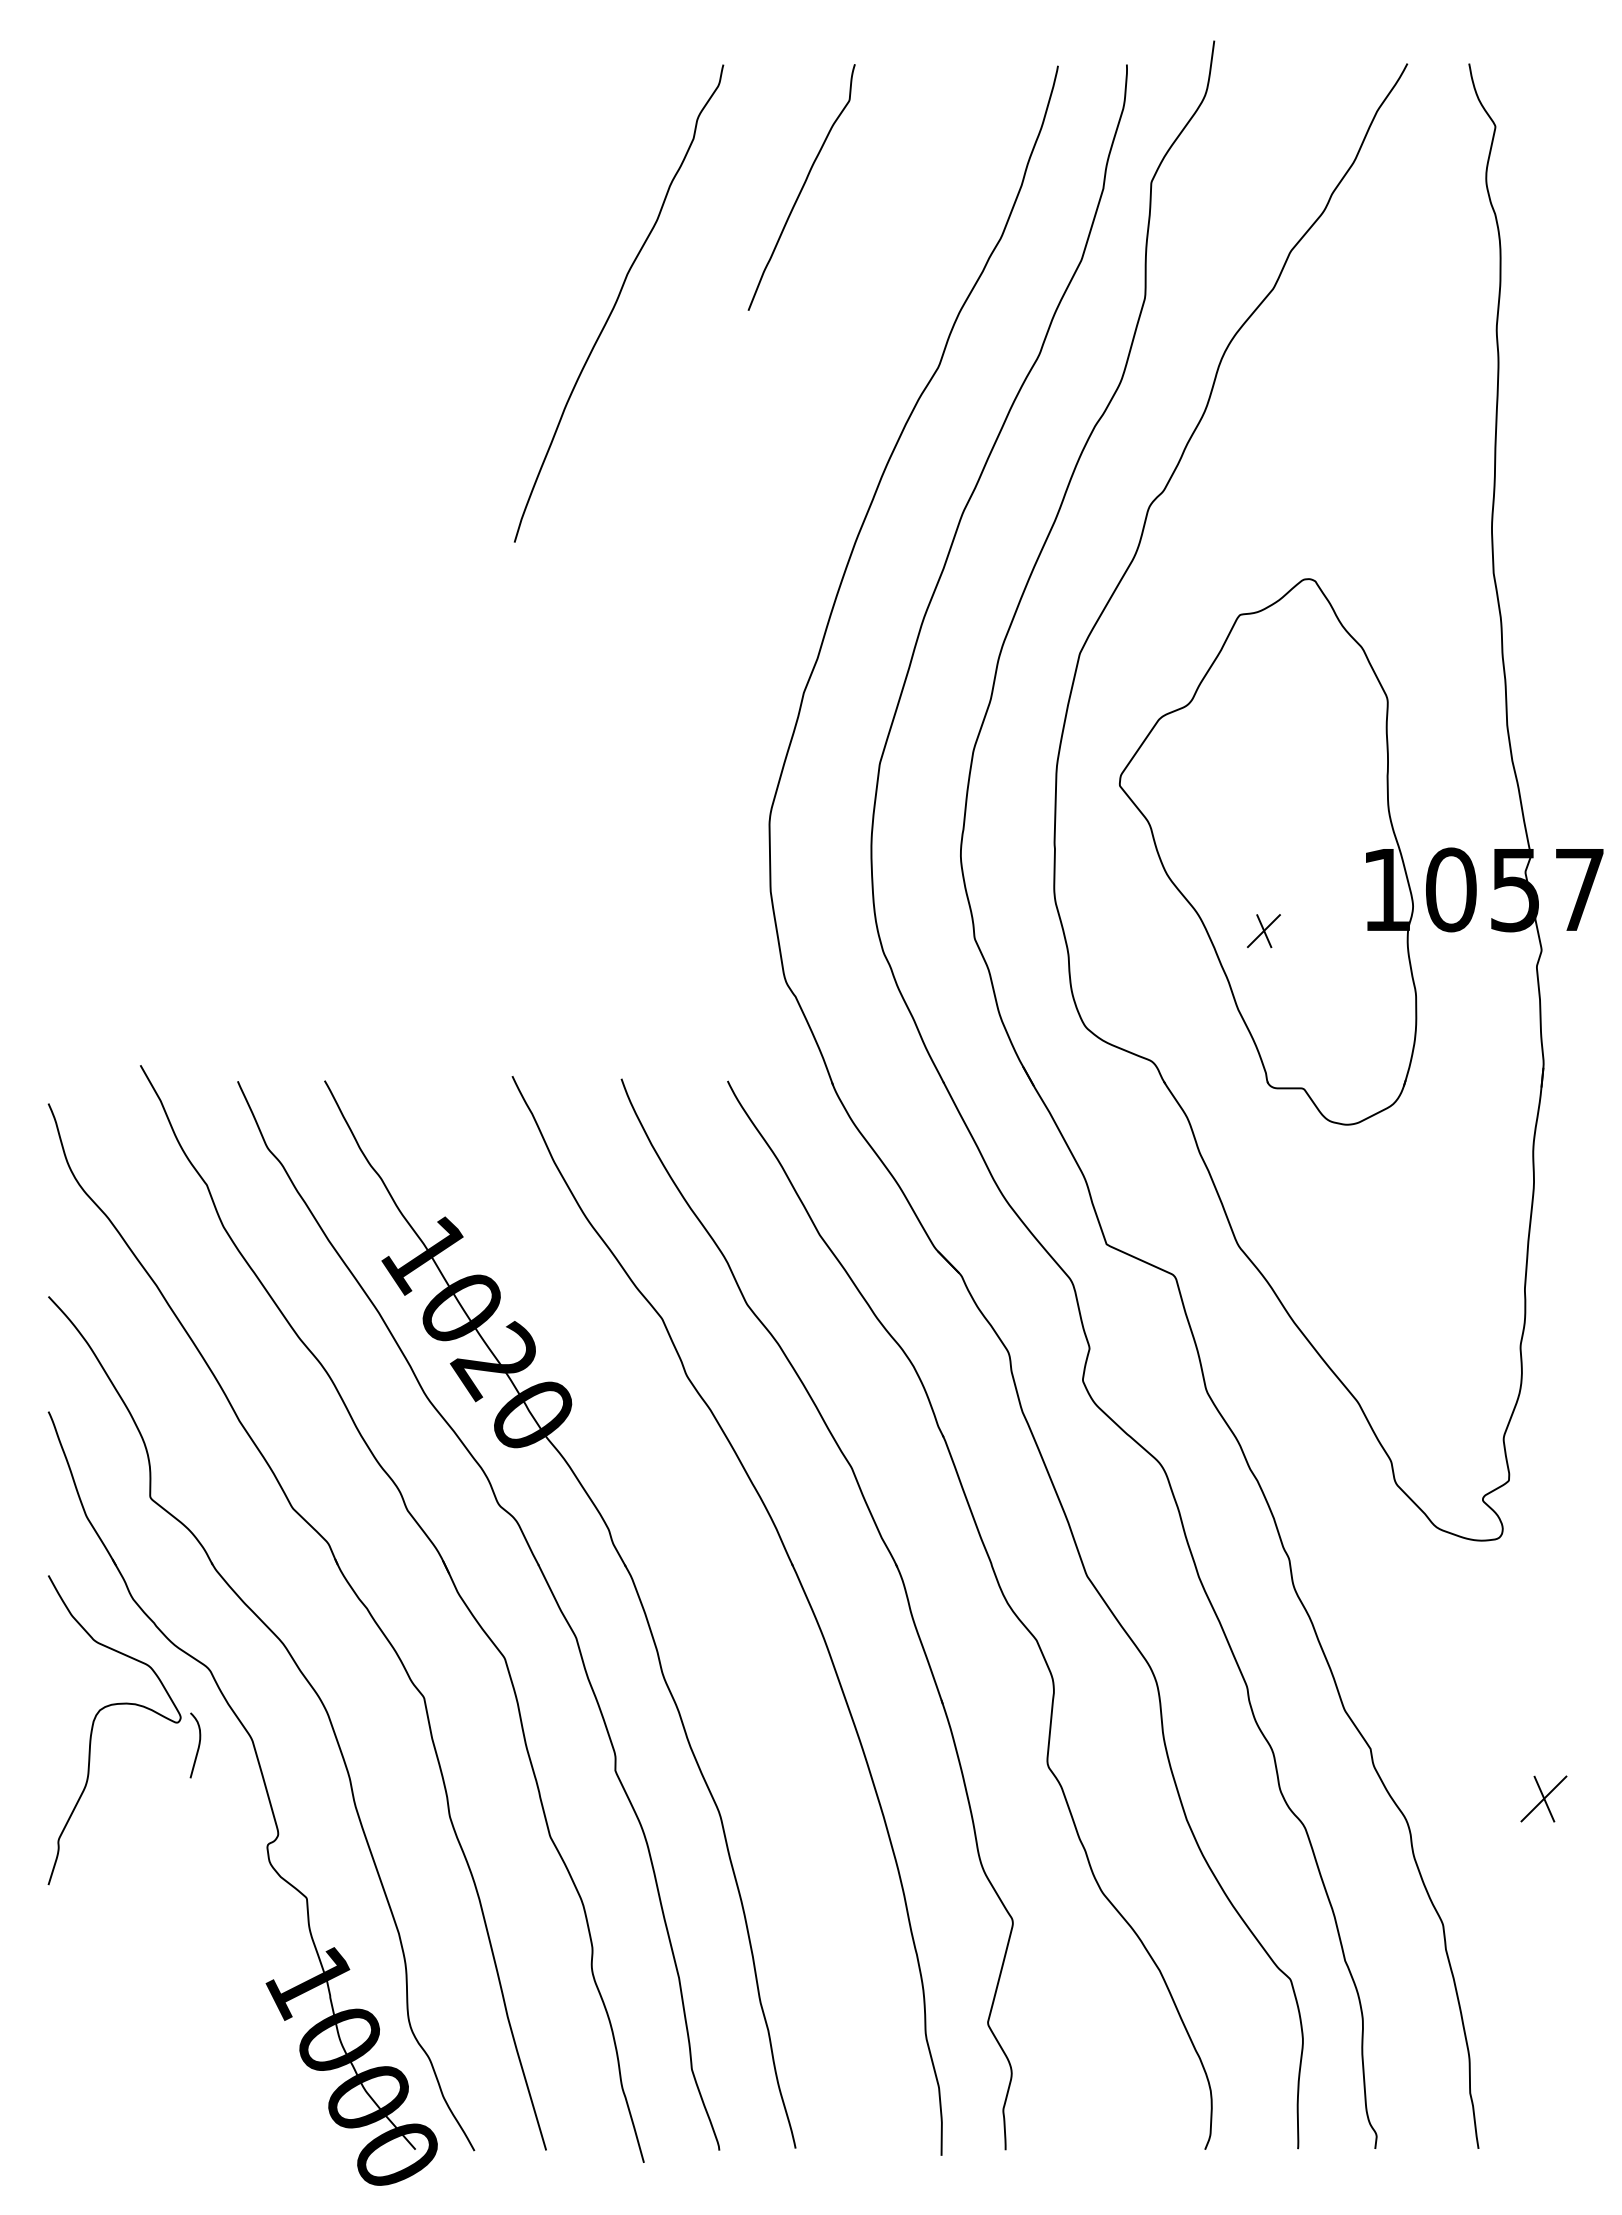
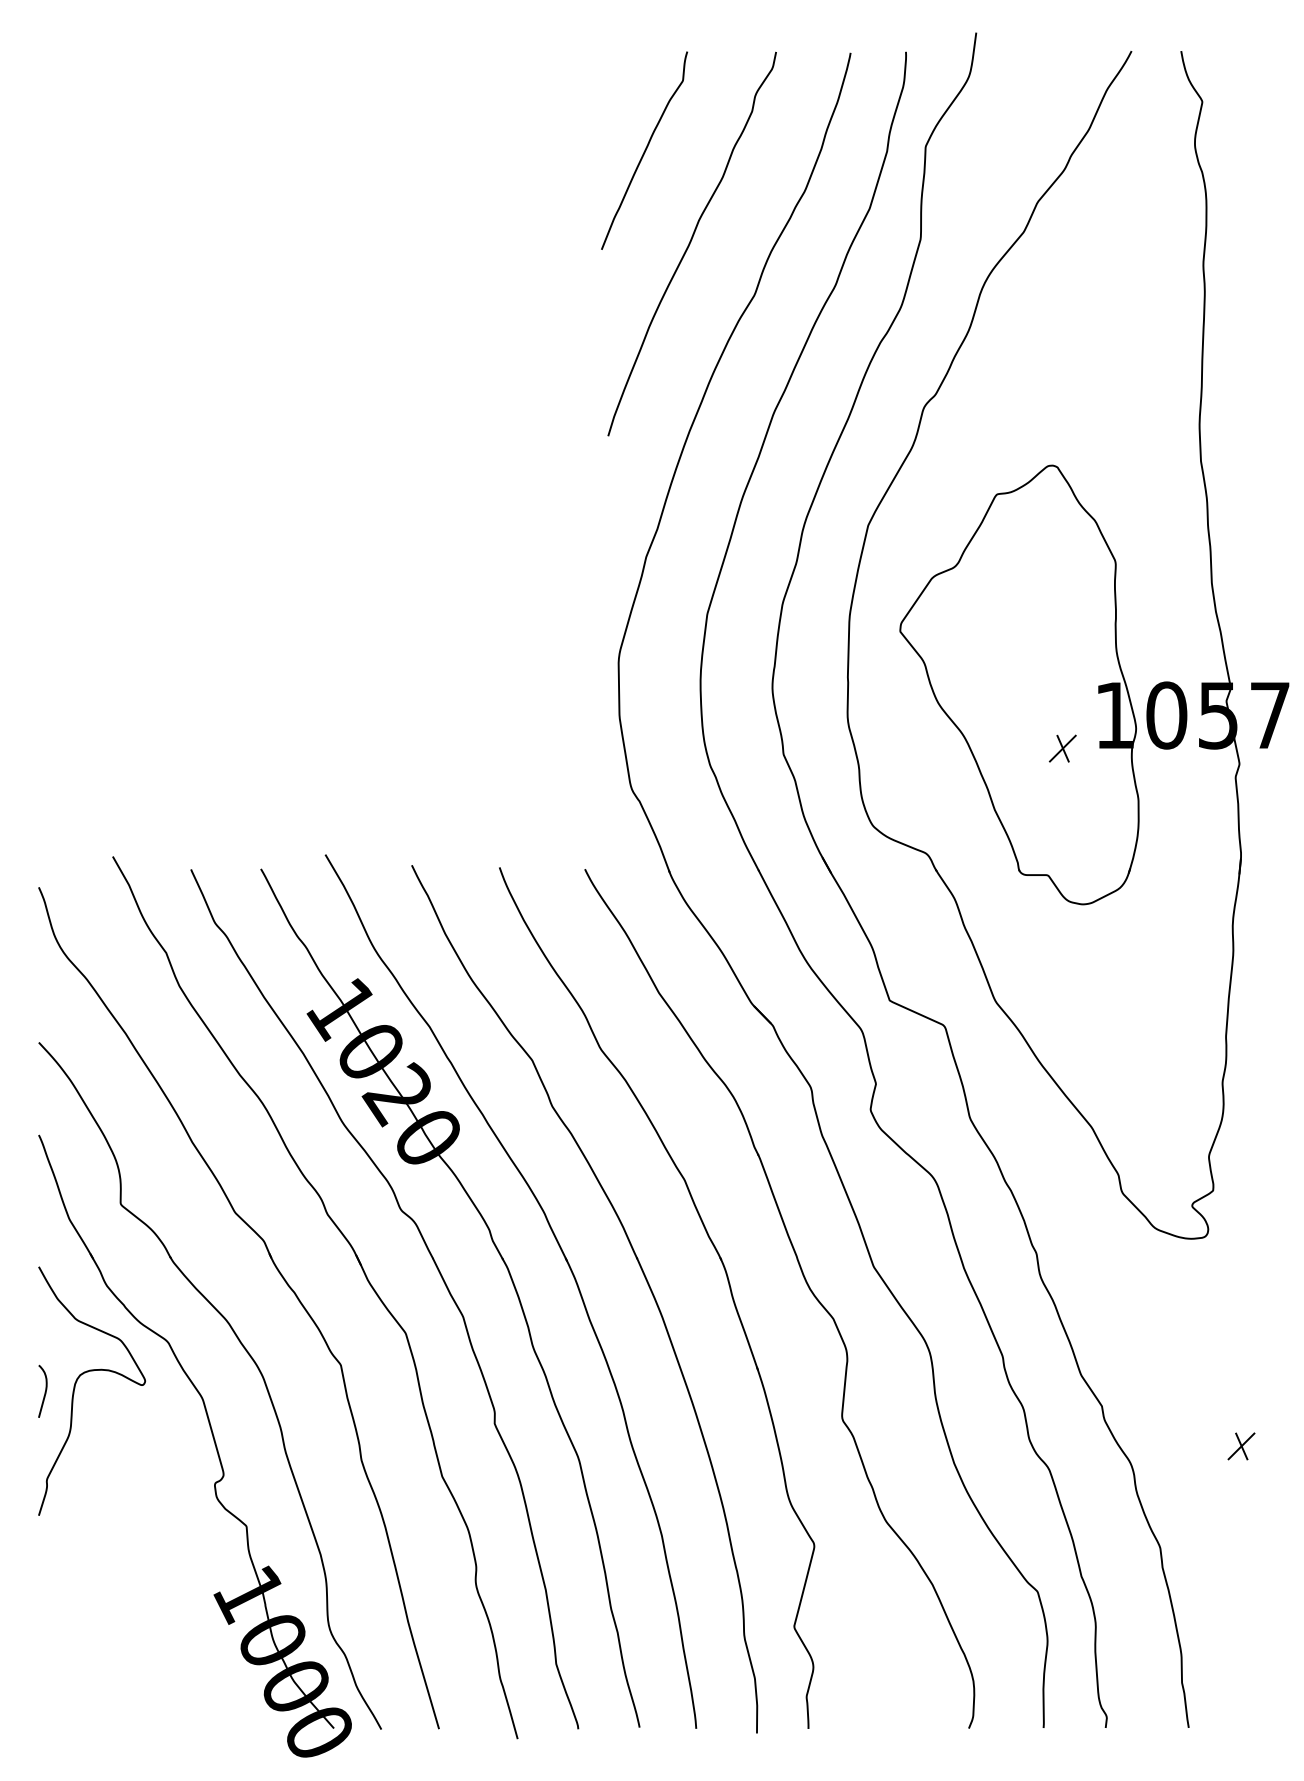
curve: (617, 302) -> (690, 243), moved
part: (1263, 930) -> (1062, 748), moved
part: (705, 1571) -> (567, 1263), added
curve: (197, 1747) -> (44, 1393), moved
part: (1544, 1798) -> (1241, 1446), size x0.71

